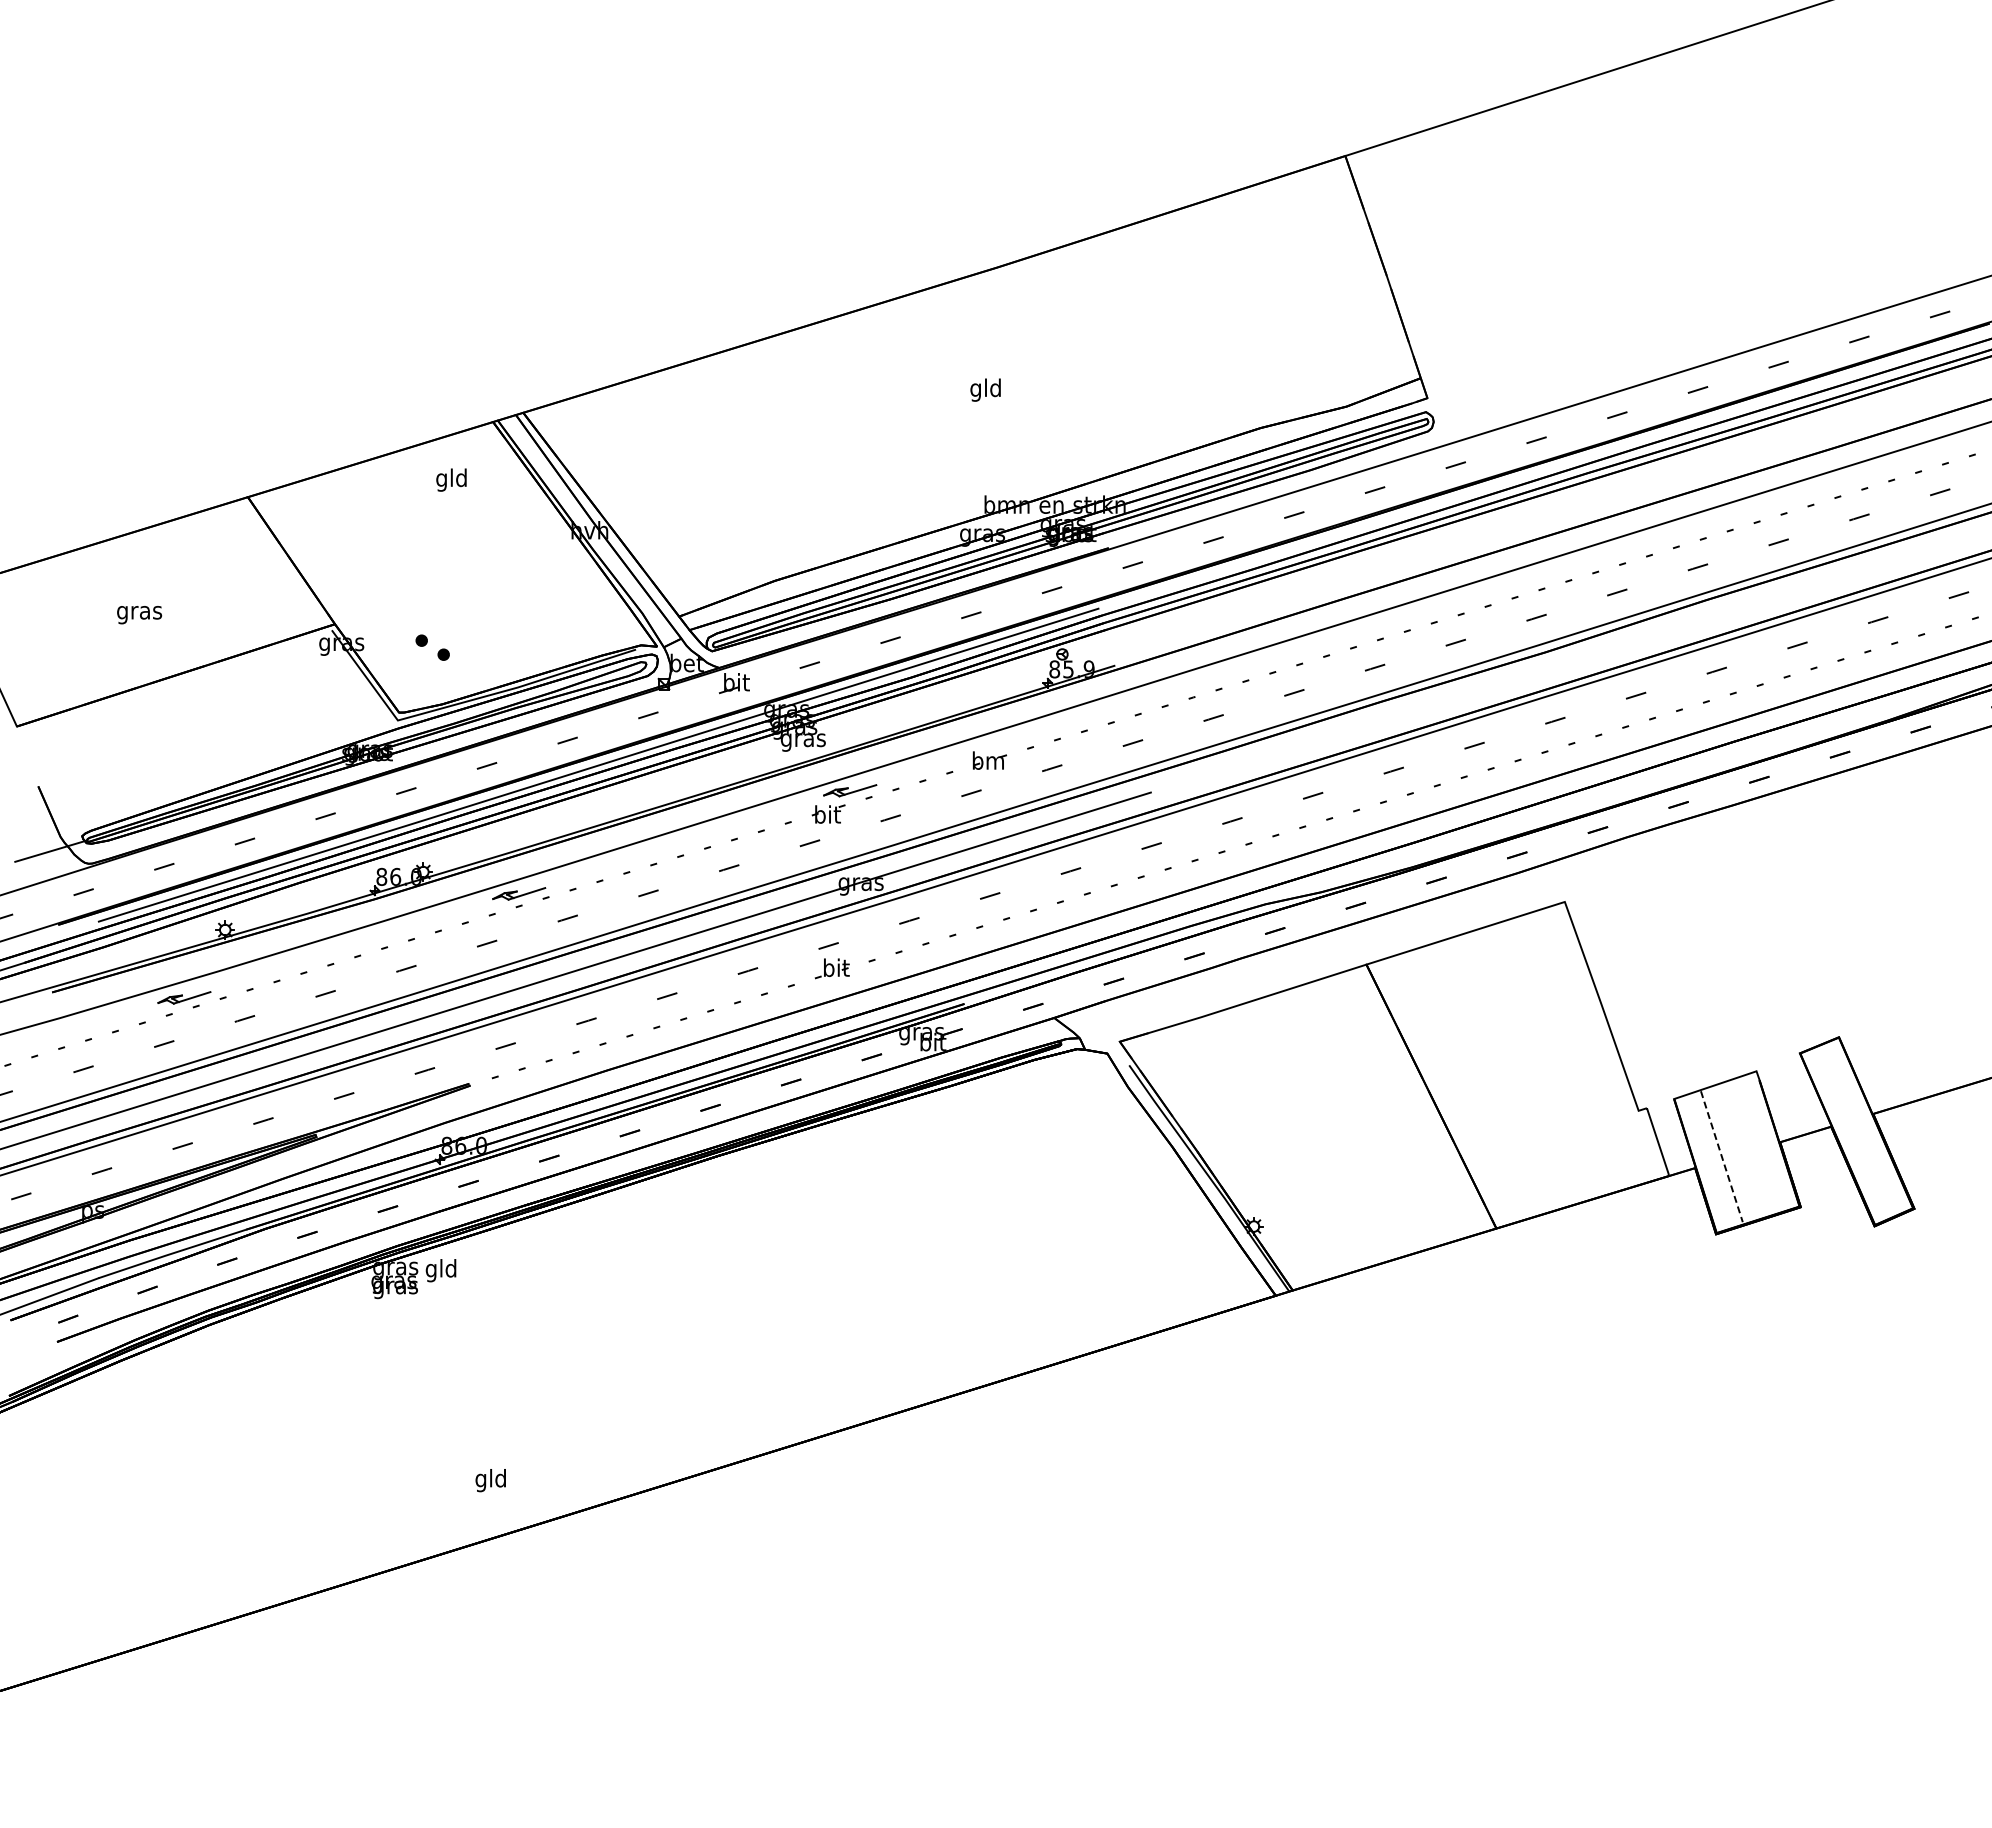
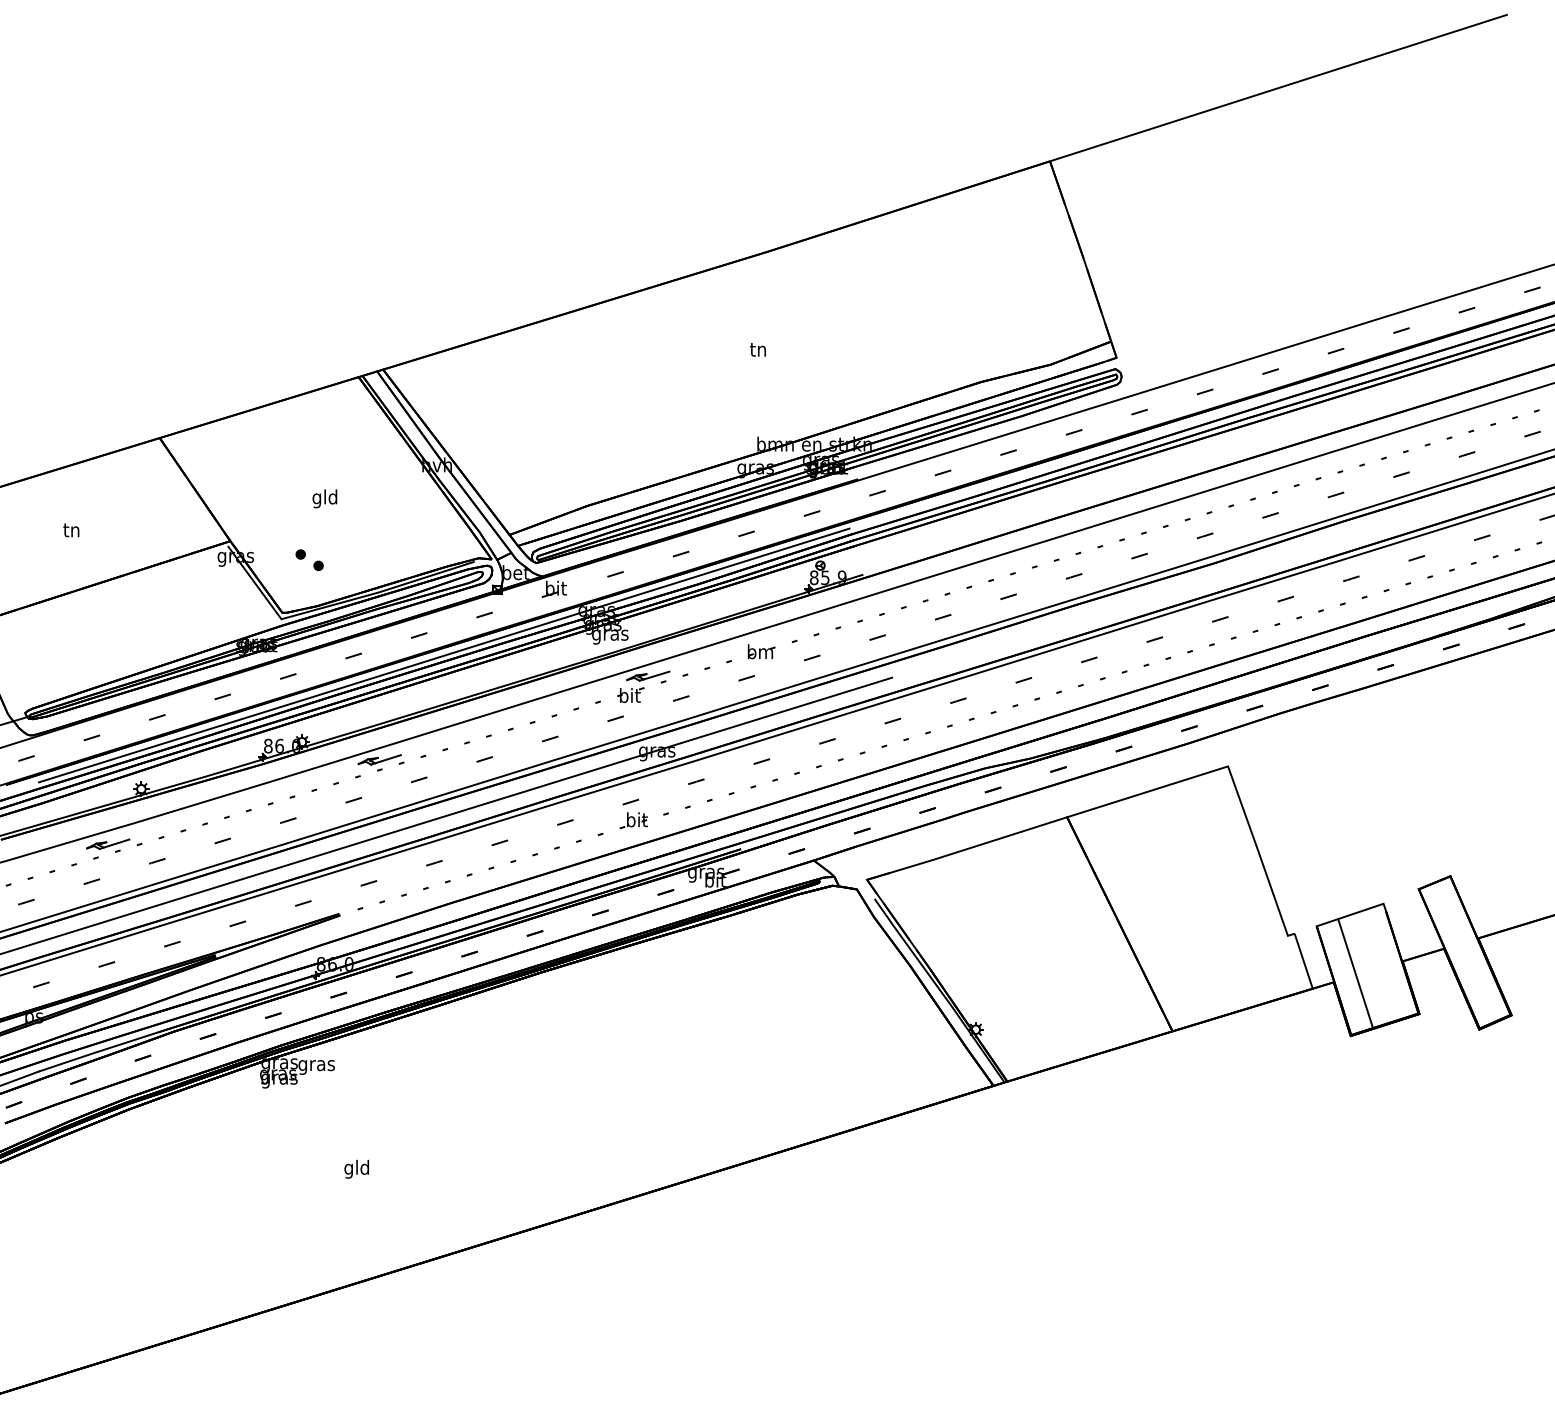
text: (985, 389) -> (758, 350), gld -> tn
text: (451, 479) -> (324, 498), moved
text: (139, 613) -> (71, 532), gras -> tn
line: (1721, 1156) -> (1355, 972), dashed -> solid
text: (441, 1270) -> (316, 1065), gld -> gras
text: (490, 1480) -> (356, 1169), moved

